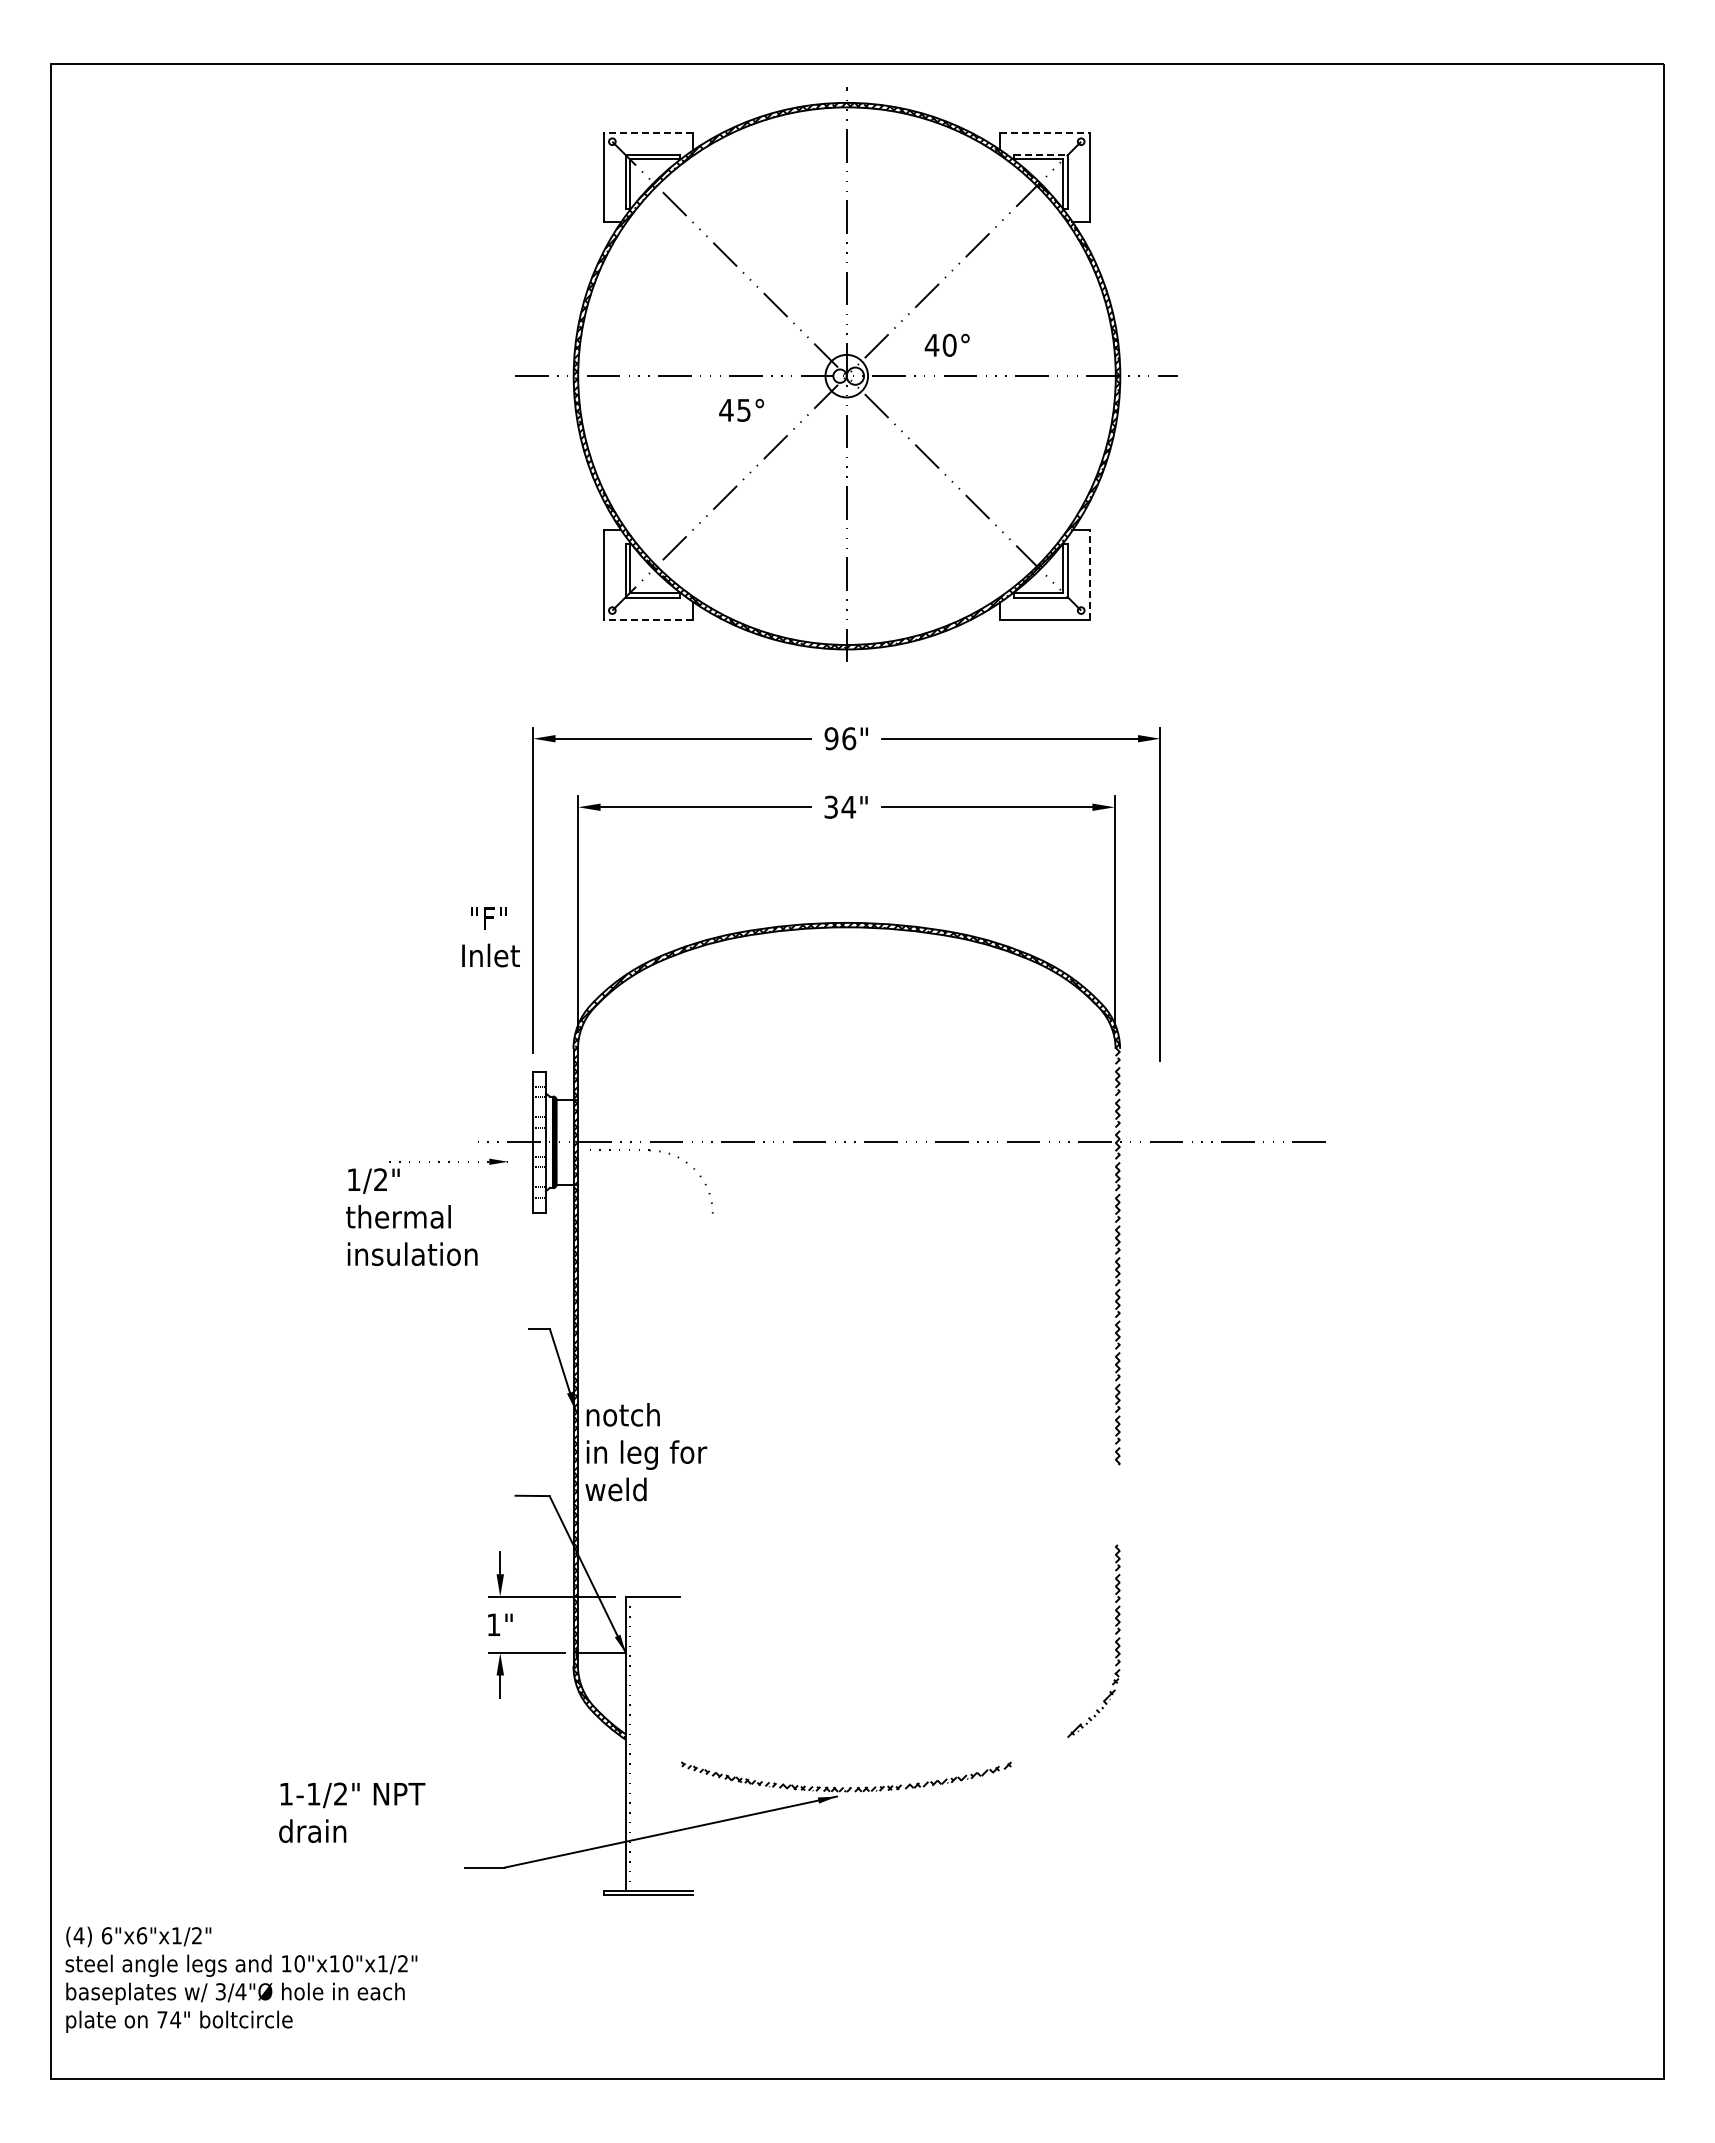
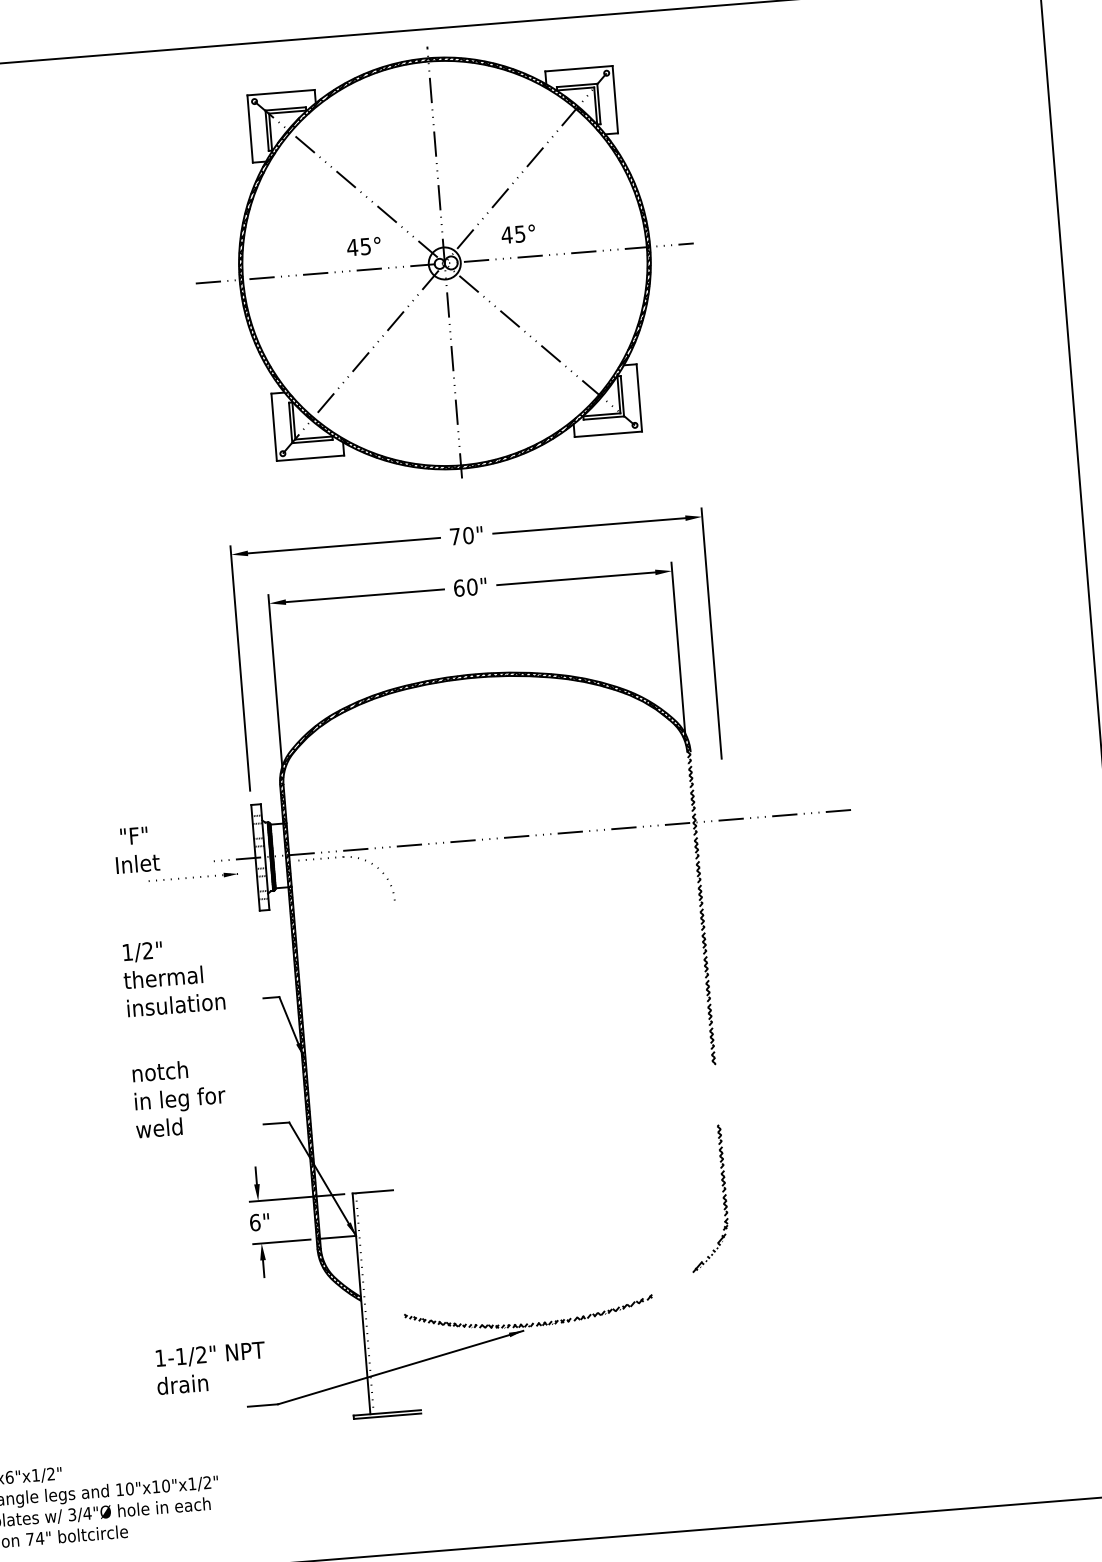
line: (648, 132) -> (281, 92), dashed -> solid
line: (1045, 132) -> (579, 68), dashed -> solid
line: (1040, 154) -> (576, 85), dashed -> solid
text: (949, 344) -> (520, 233), 40° -> 45°
text: (741, 409) -> (363, 246), moved
line: (1089, 574) -> (639, 397), dashed -> solid
line: (648, 619) -> (310, 458), dashed -> solid
text: (840, 738) -> (461, 535), 96" -> 70"
text: (840, 806) -> (466, 587), 34" -> 60"
text: (490, 937) -> (136, 850), moved
text: (411, 1216) -> (173, 976), moved
text: (646, 1452) -> (179, 1098), moved
text: (493, 1624) -> (254, 1222), 1" -> 6"
text: (352, 1812) -> (211, 1368), moved

